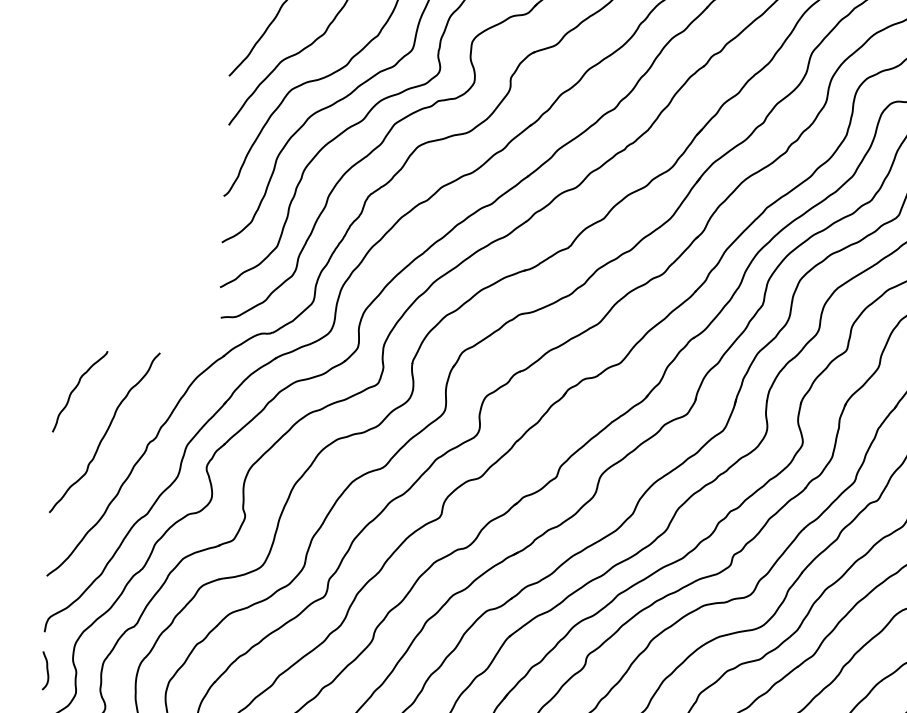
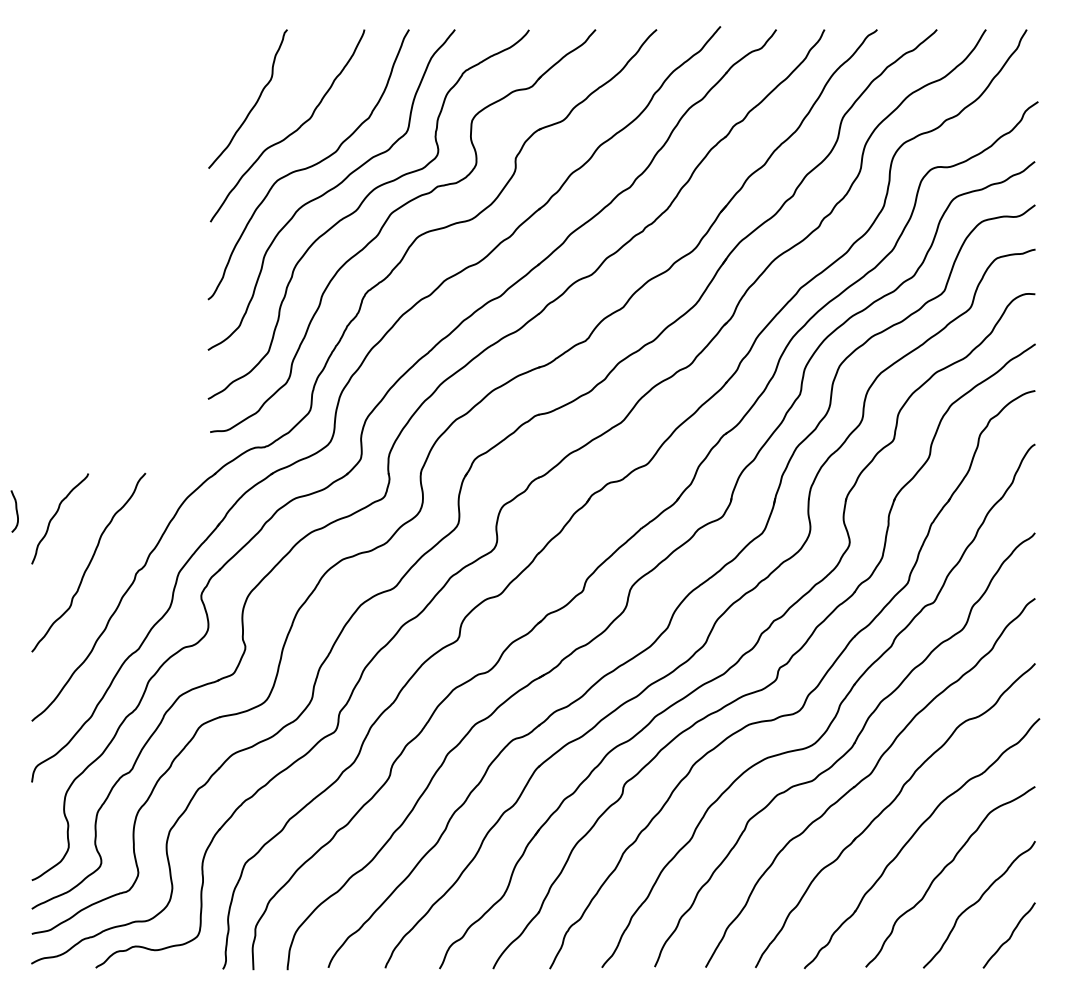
curve: (46, 669) -> (15, 510), moved

